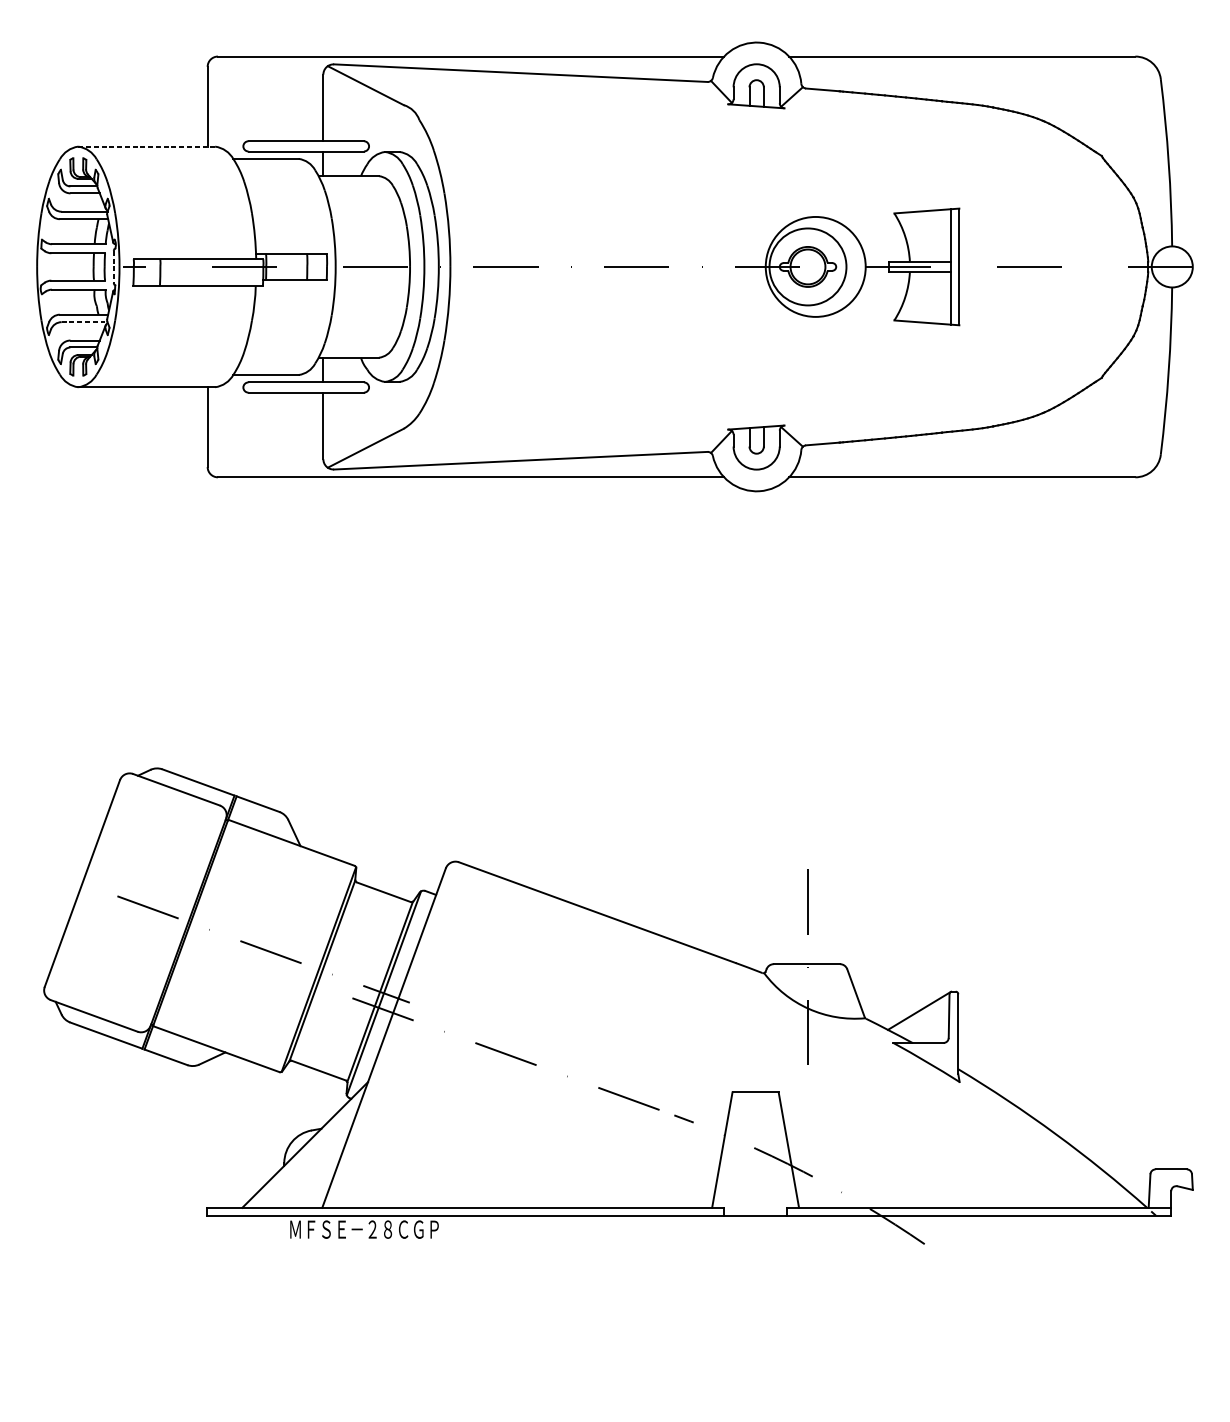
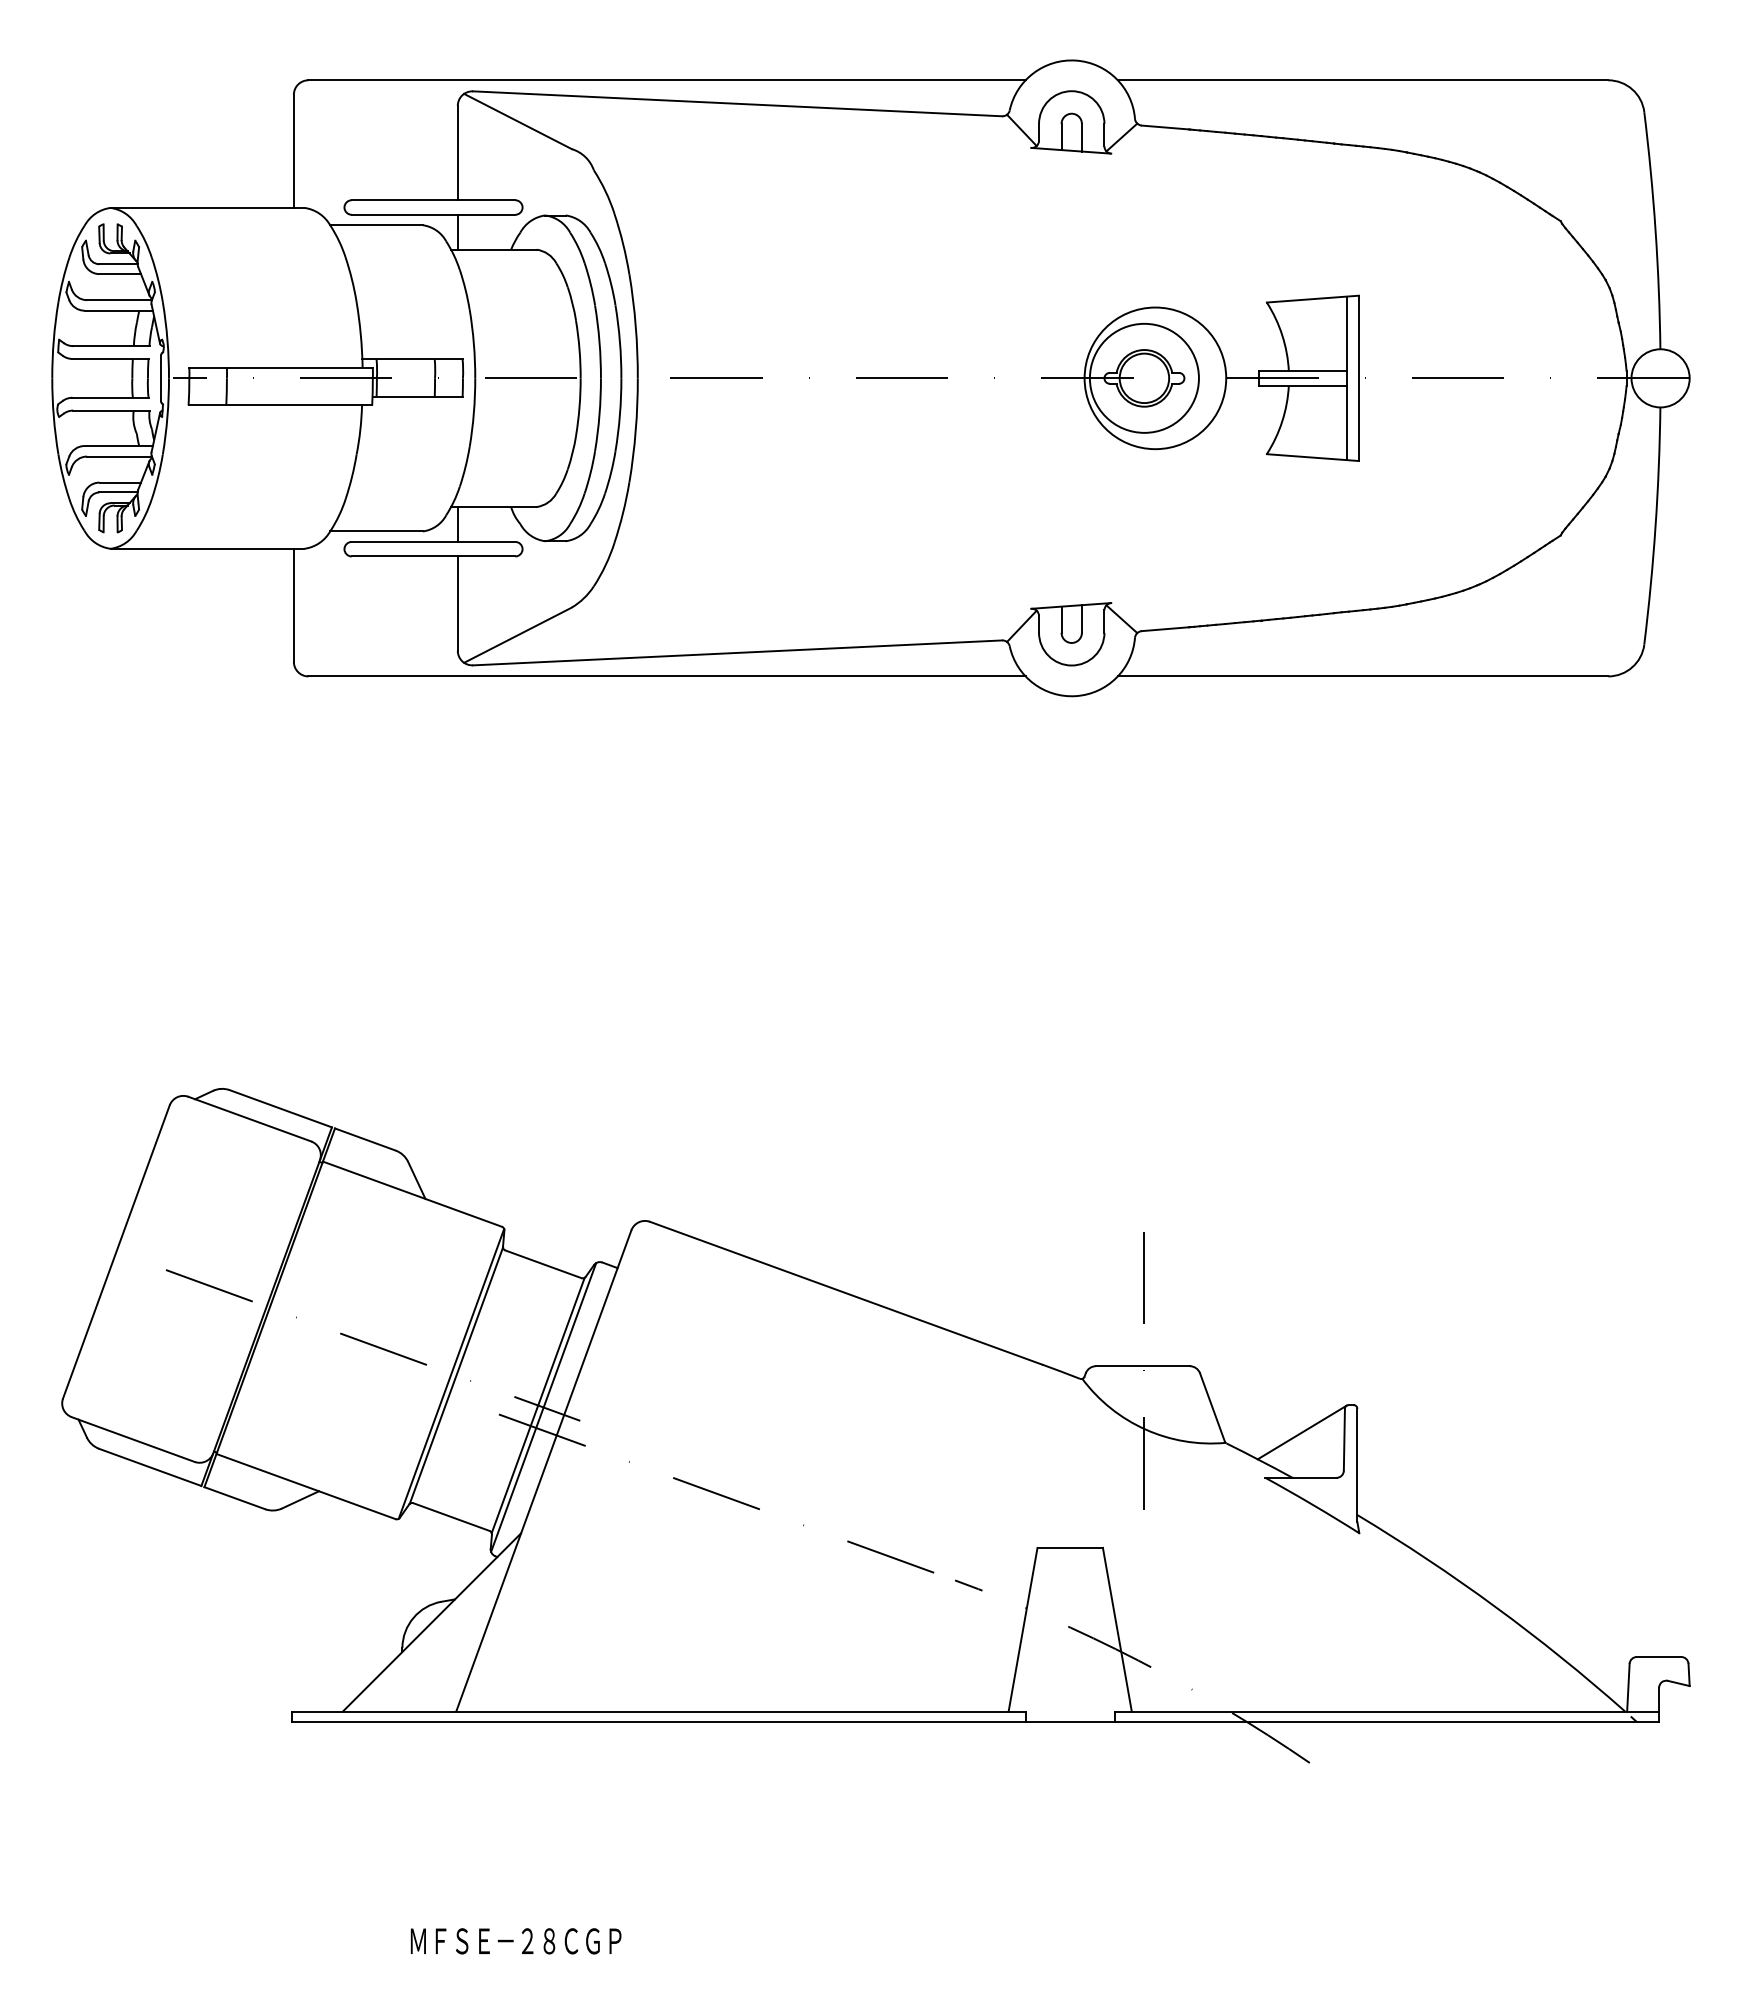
line: (146, 146) -> (207, 207), dashed -> solid
line: (113, 267) -> (160, 378), dashed -> solid
line: (85, 322) -> (120, 456), dashed -> solid
text: (364, 1229) -> (515, 1941), moved

